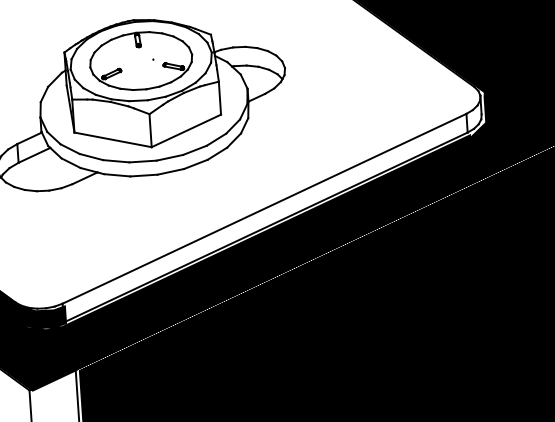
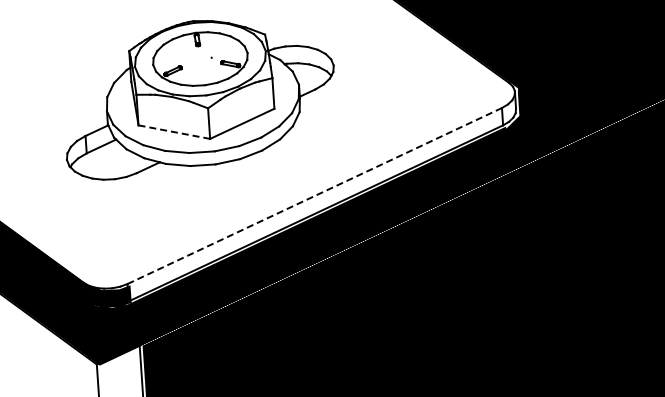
line: (113, 140) -> (174, 132), solid -> dashed
line: (264, 209) -> (314, 196), solid -> dashed

